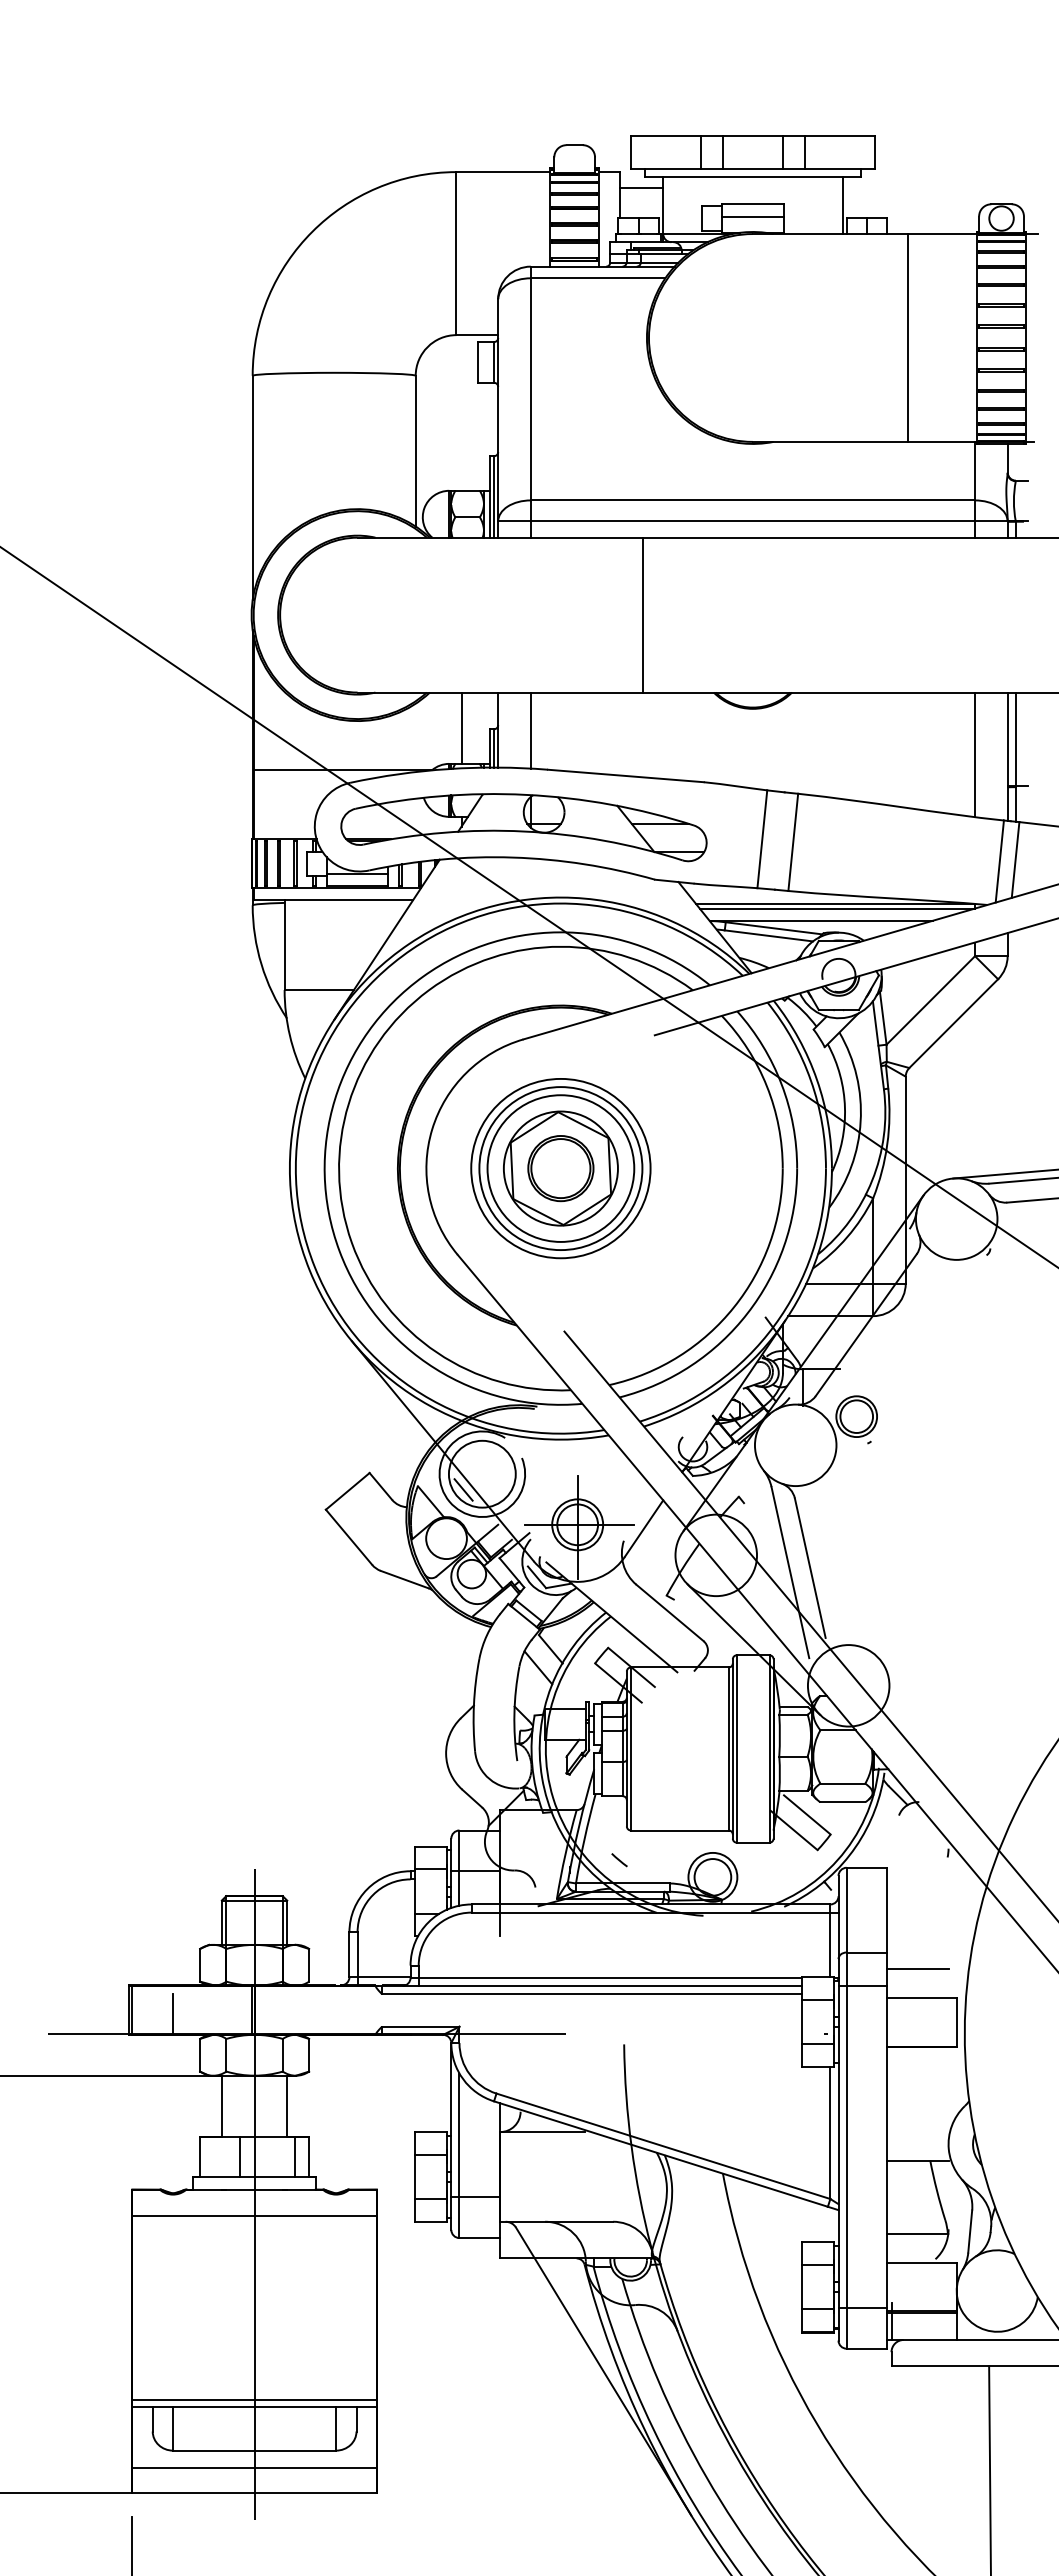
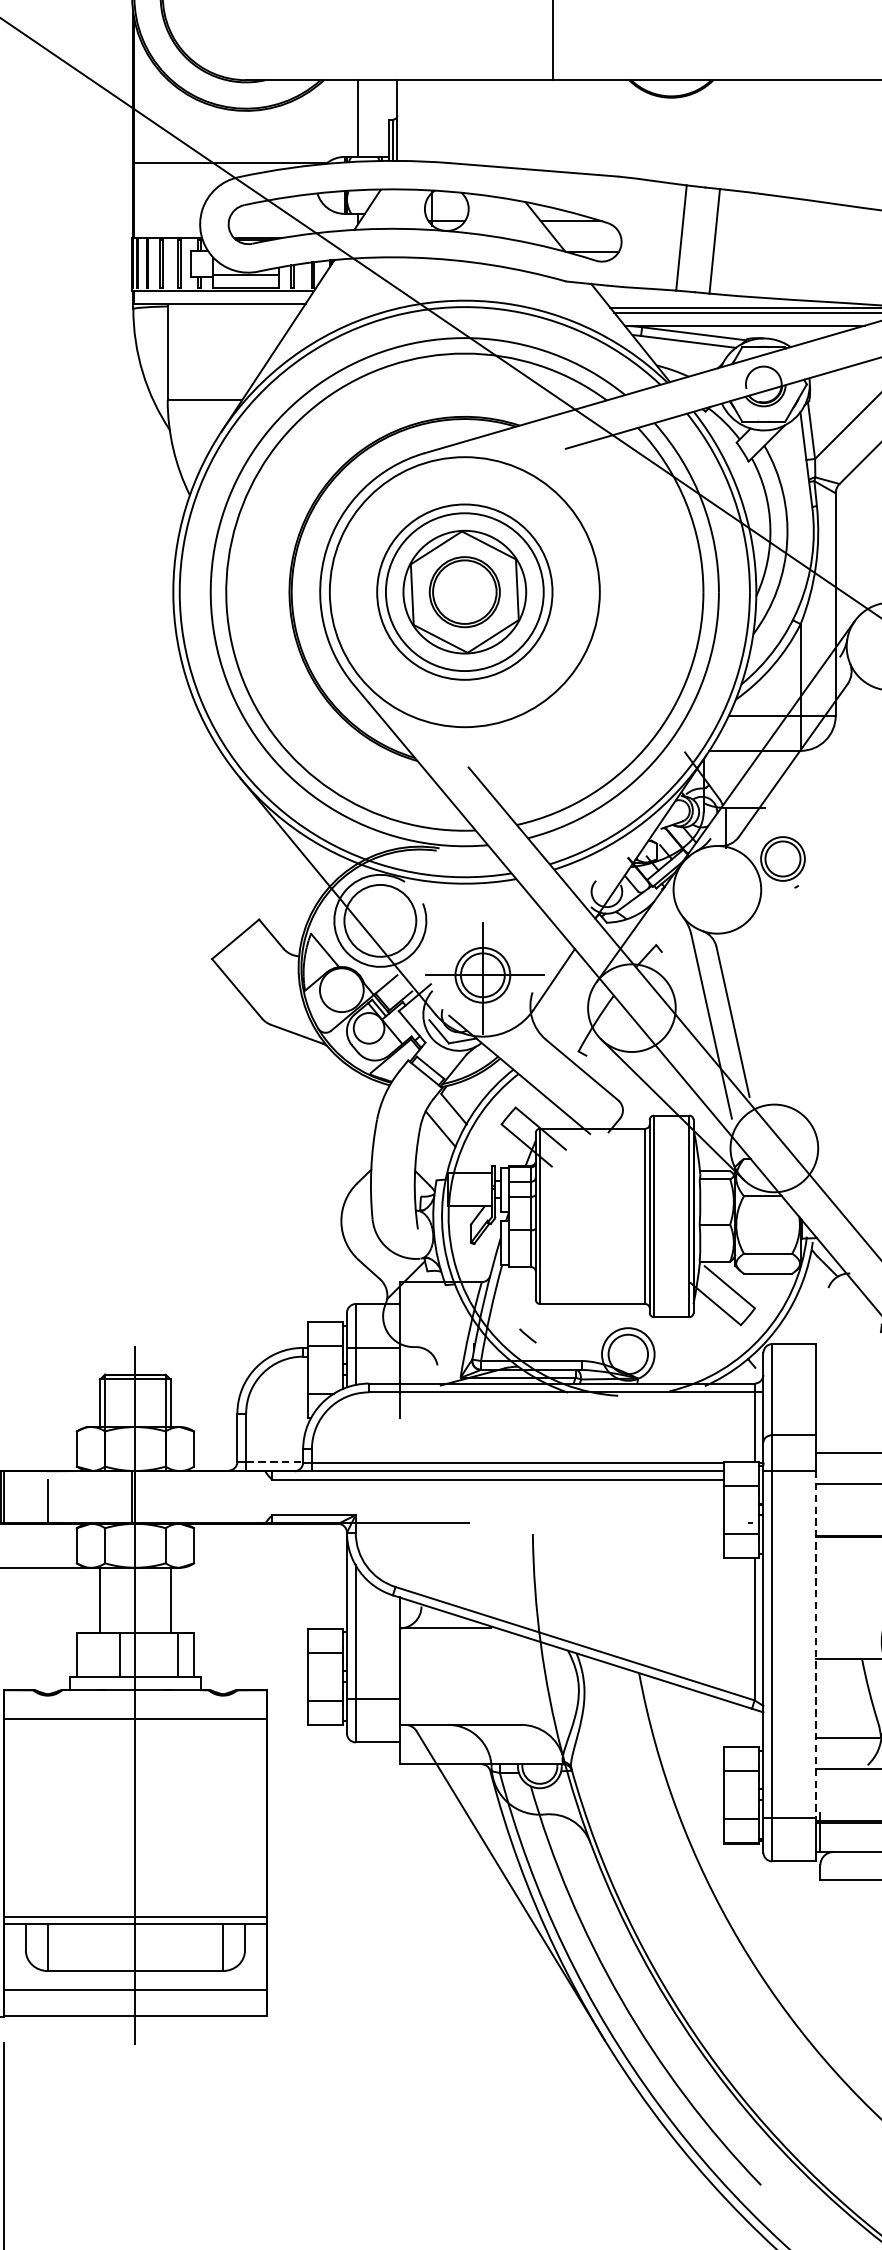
line: (530, 730) -> (432, 121), removed
circle: (560, 1168) -> (464, 592), size x1.4
line: (463, 1489) -> (360, 937), removed
line: (384, 1977) -> (275, 1462), solid -> dashed
line: (887, 2147) -> (816, 1644), solid -> dashed

